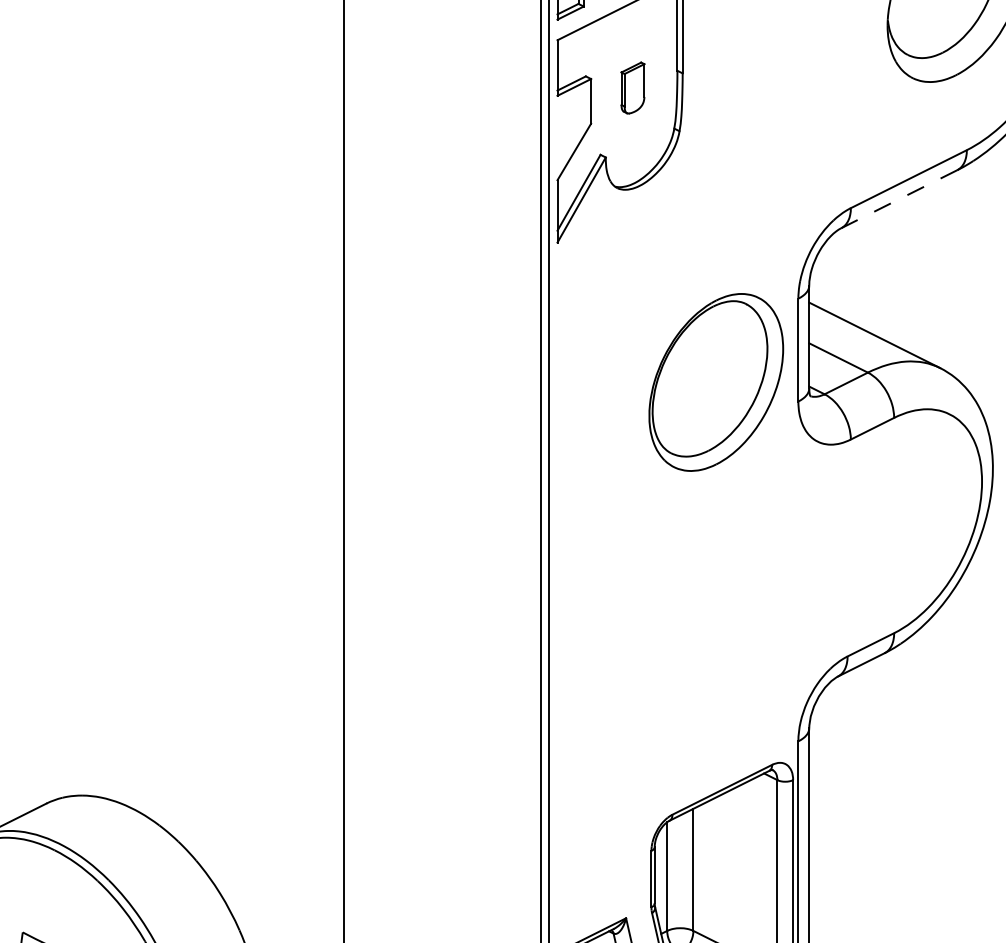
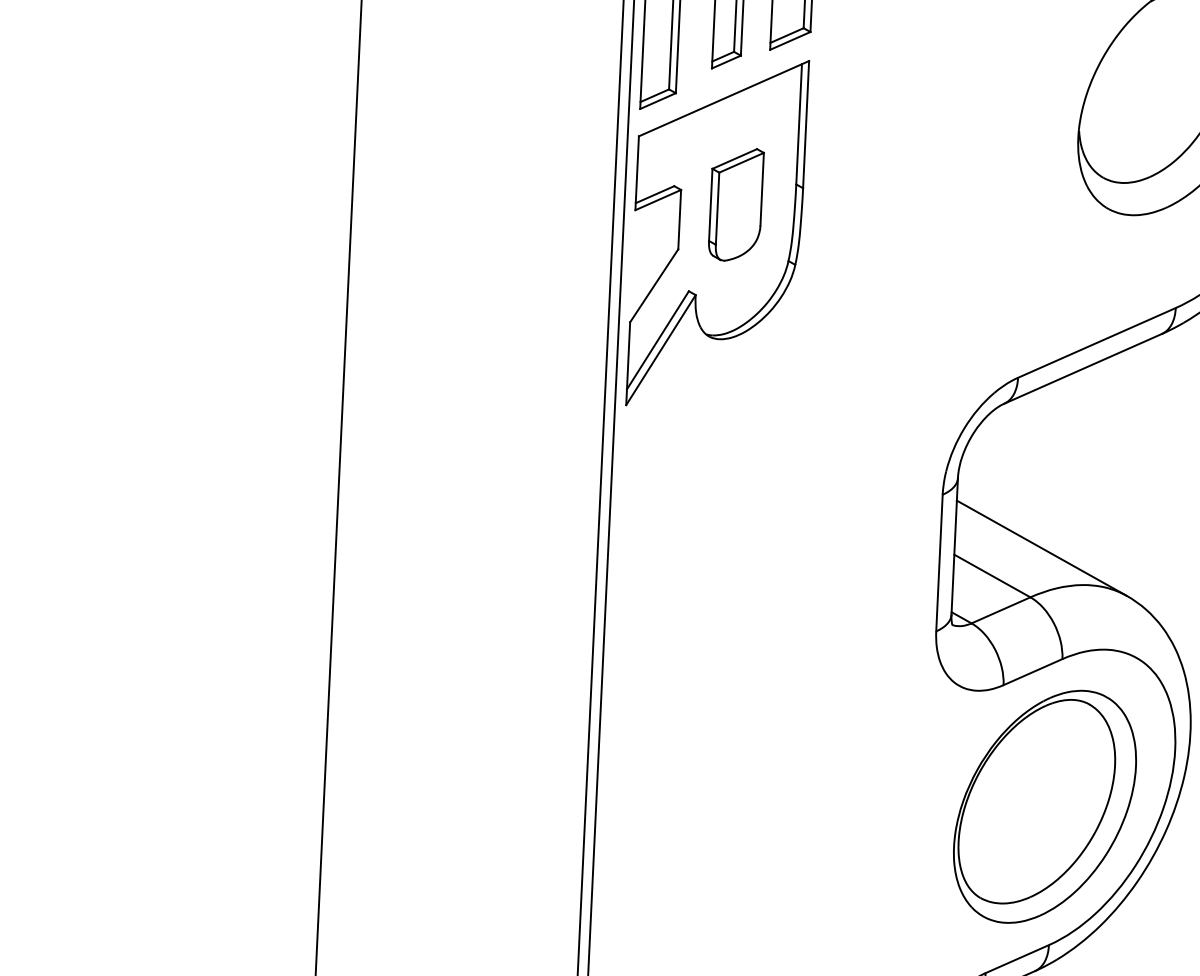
part: (632, 87) -> (735, 203), size x1.67
line: (899, 199) -> (1083, 369), dashed -> solid
part: (716, 382) -> (1045, 806), moved

